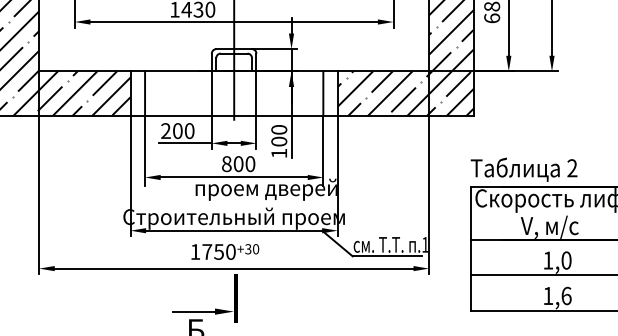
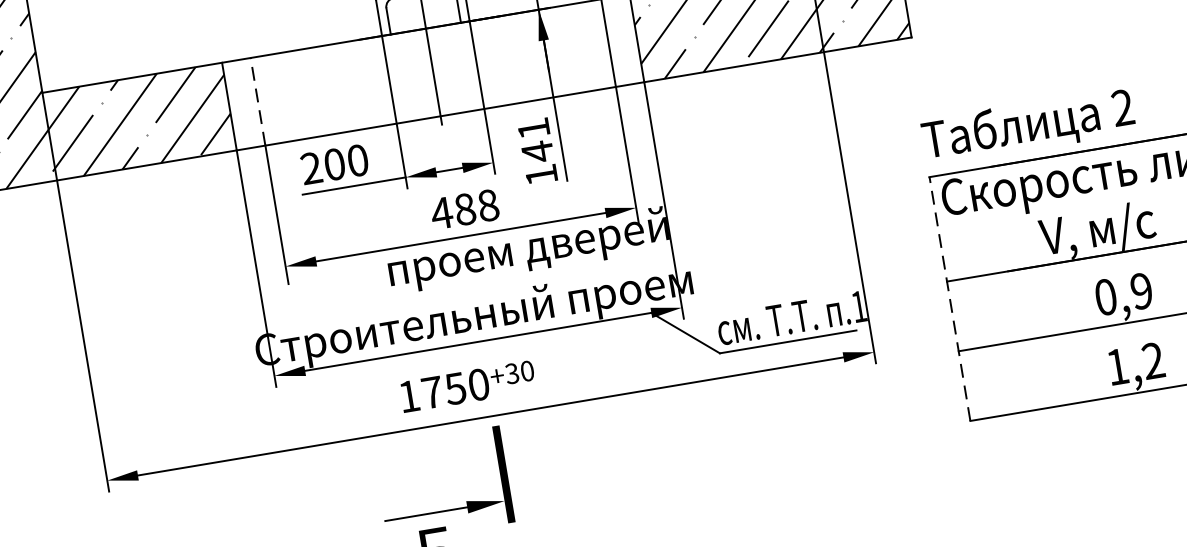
line: (145, 93) -> (258, 101), solid -> dashed
text: (279, 136) -> (536, 141), 100 -> 141
text: (238, 164) -> (465, 210), 800 -> 488
line: (471, 248) -> (950, 298), solid -> dashed
text: (557, 260) -> (1123, 294), 1,0 -> 0,9
text: (566, 295) -> (1153, 359), 1,6 -> 1,2

